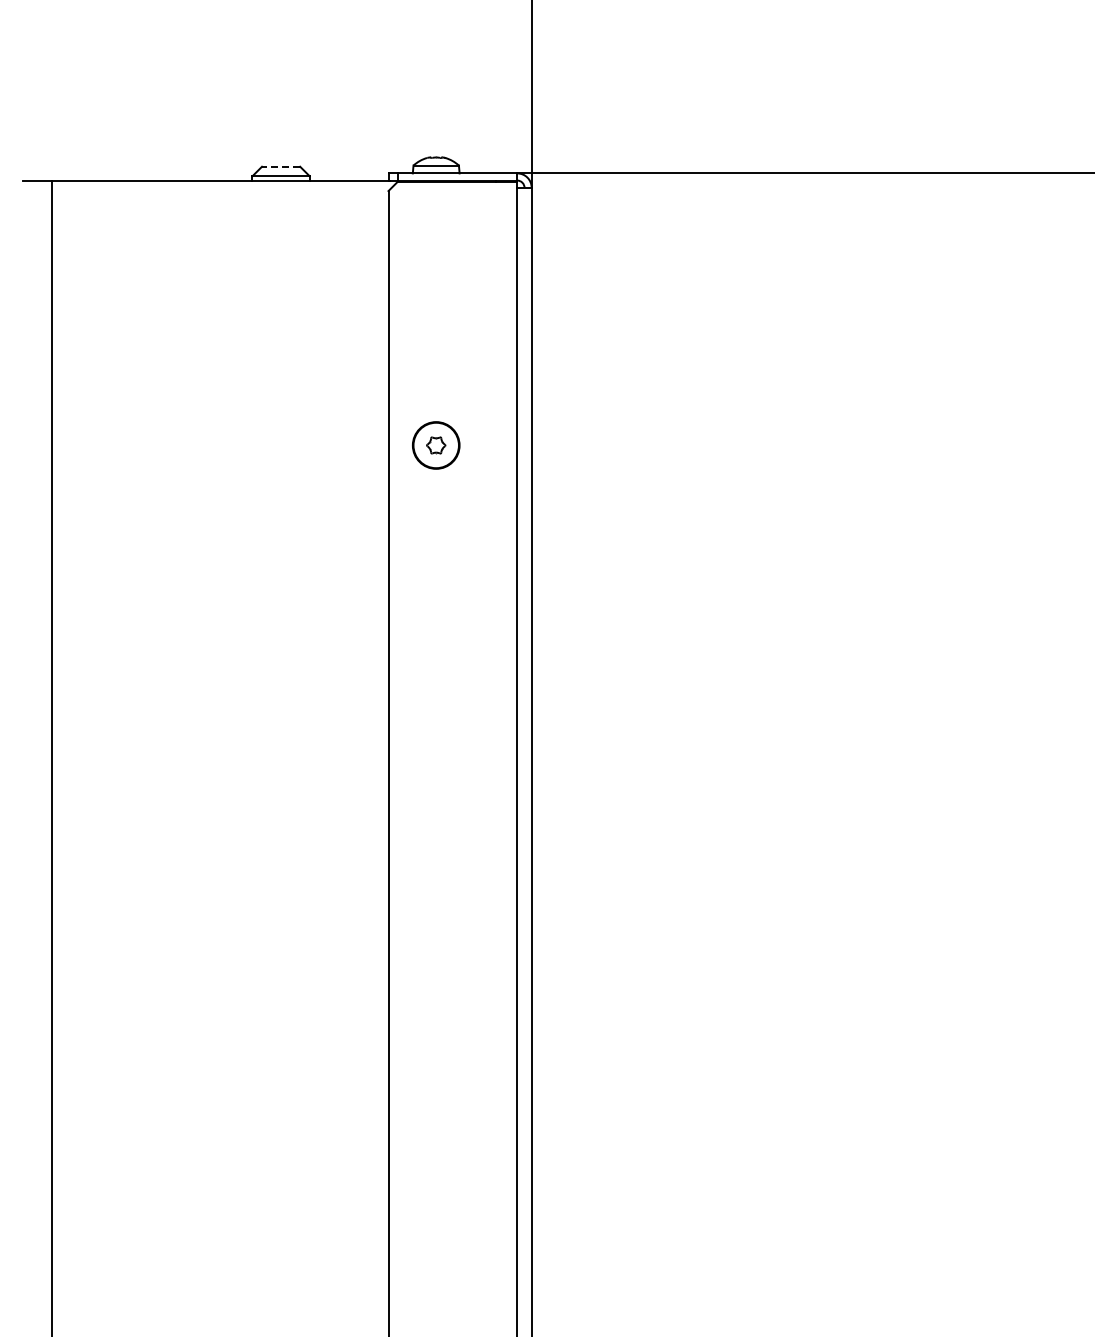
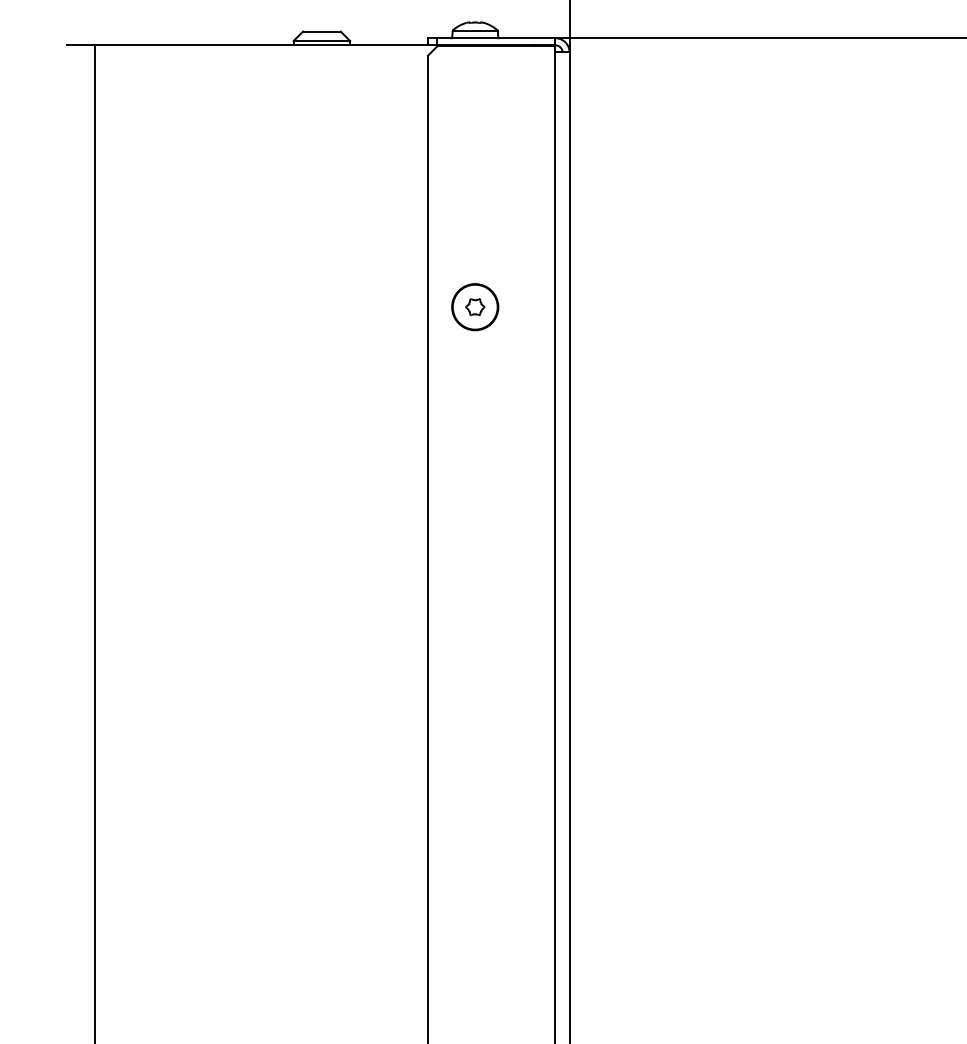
line: (280, 166) -> (321, 31), dashed -> solid

